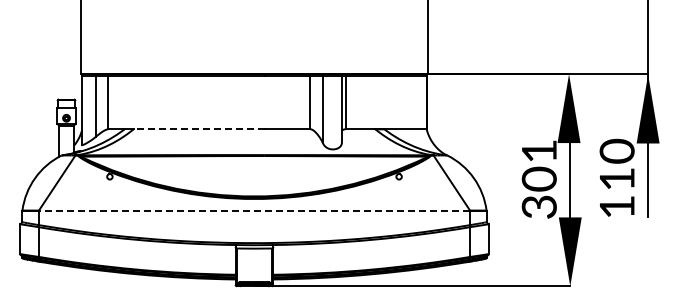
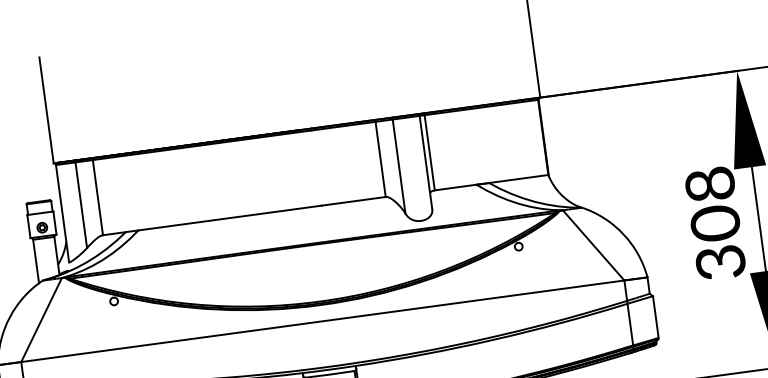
line: (199, 129) -> (230, 218), dashed -> solid
text: (538, 150) -> (708, 183), 301 -> 308
line: (254, 210) -> (322, 321), dashed -> solid

